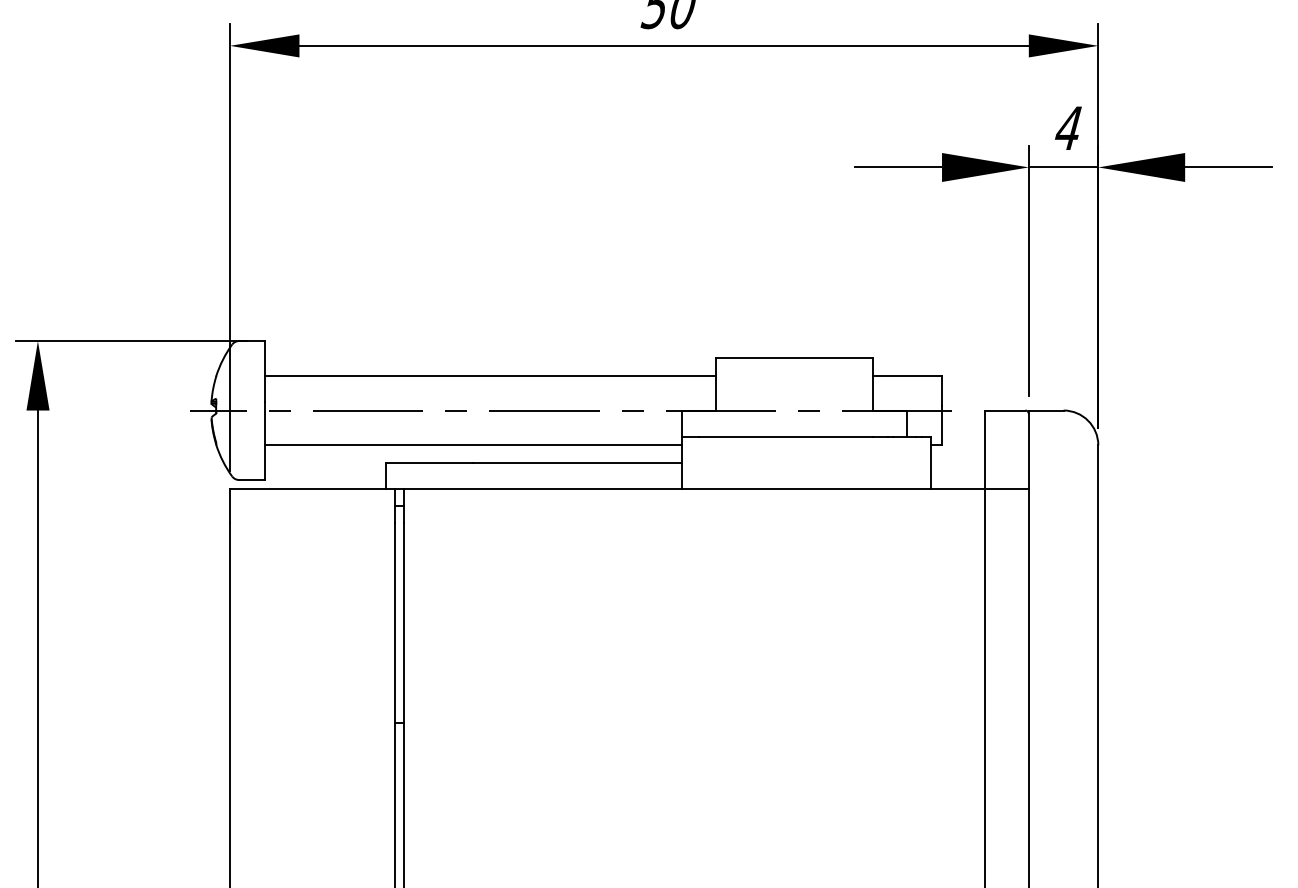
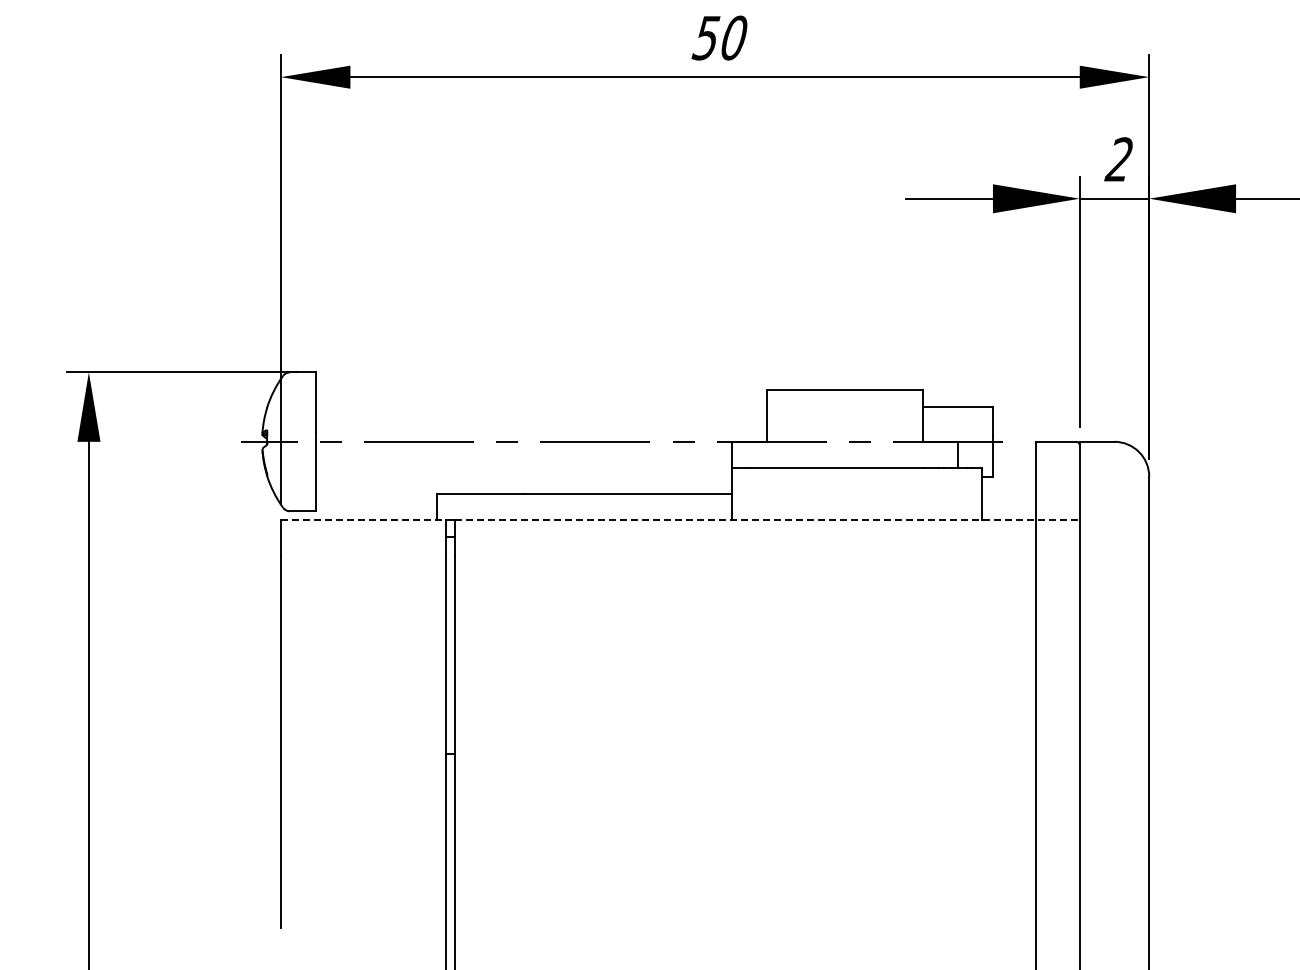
text: (1067, 128) -> (1118, 159), 4 -> 2
line: (490, 376) -> (541, 407), removed
line: (472, 445) -> (523, 476), removed
line: (312, 488) -> (363, 519), solid -> dashed
line: (716, 488) -> (767, 519), solid -> dashed

